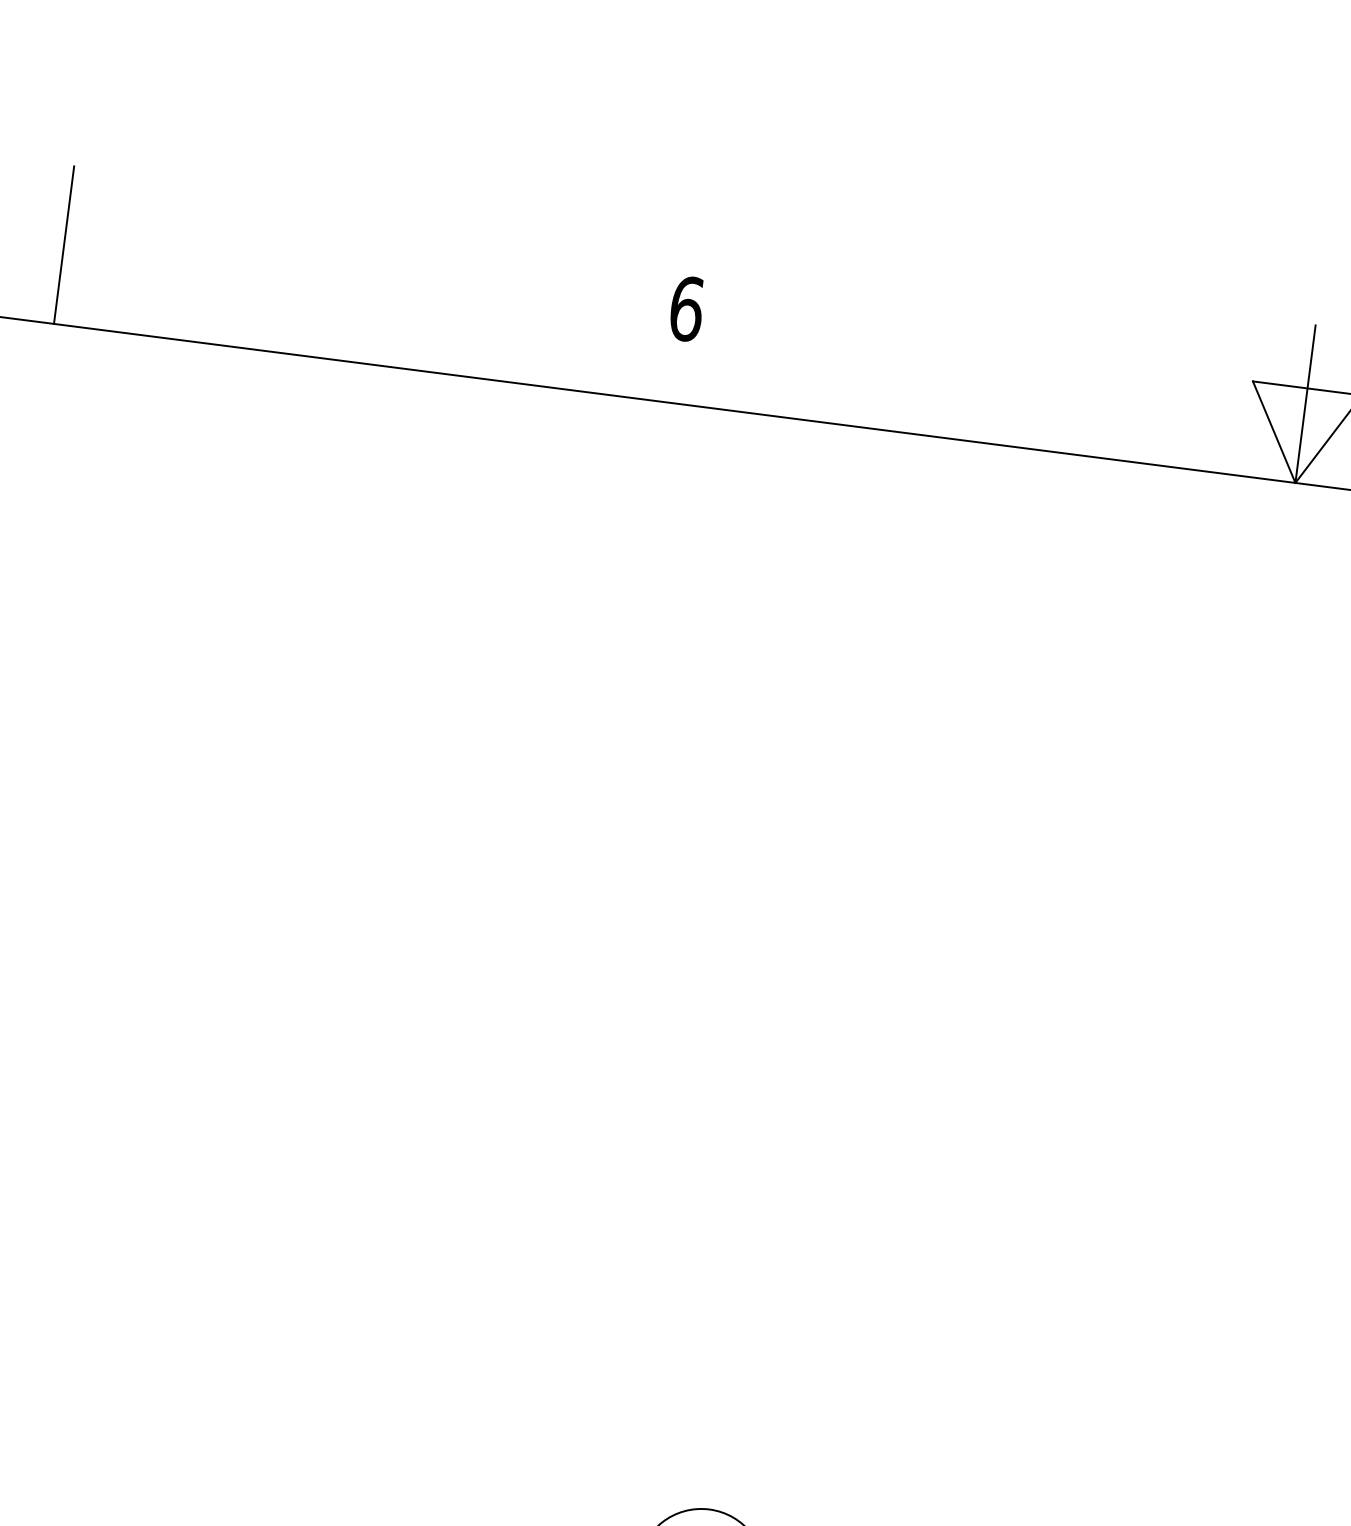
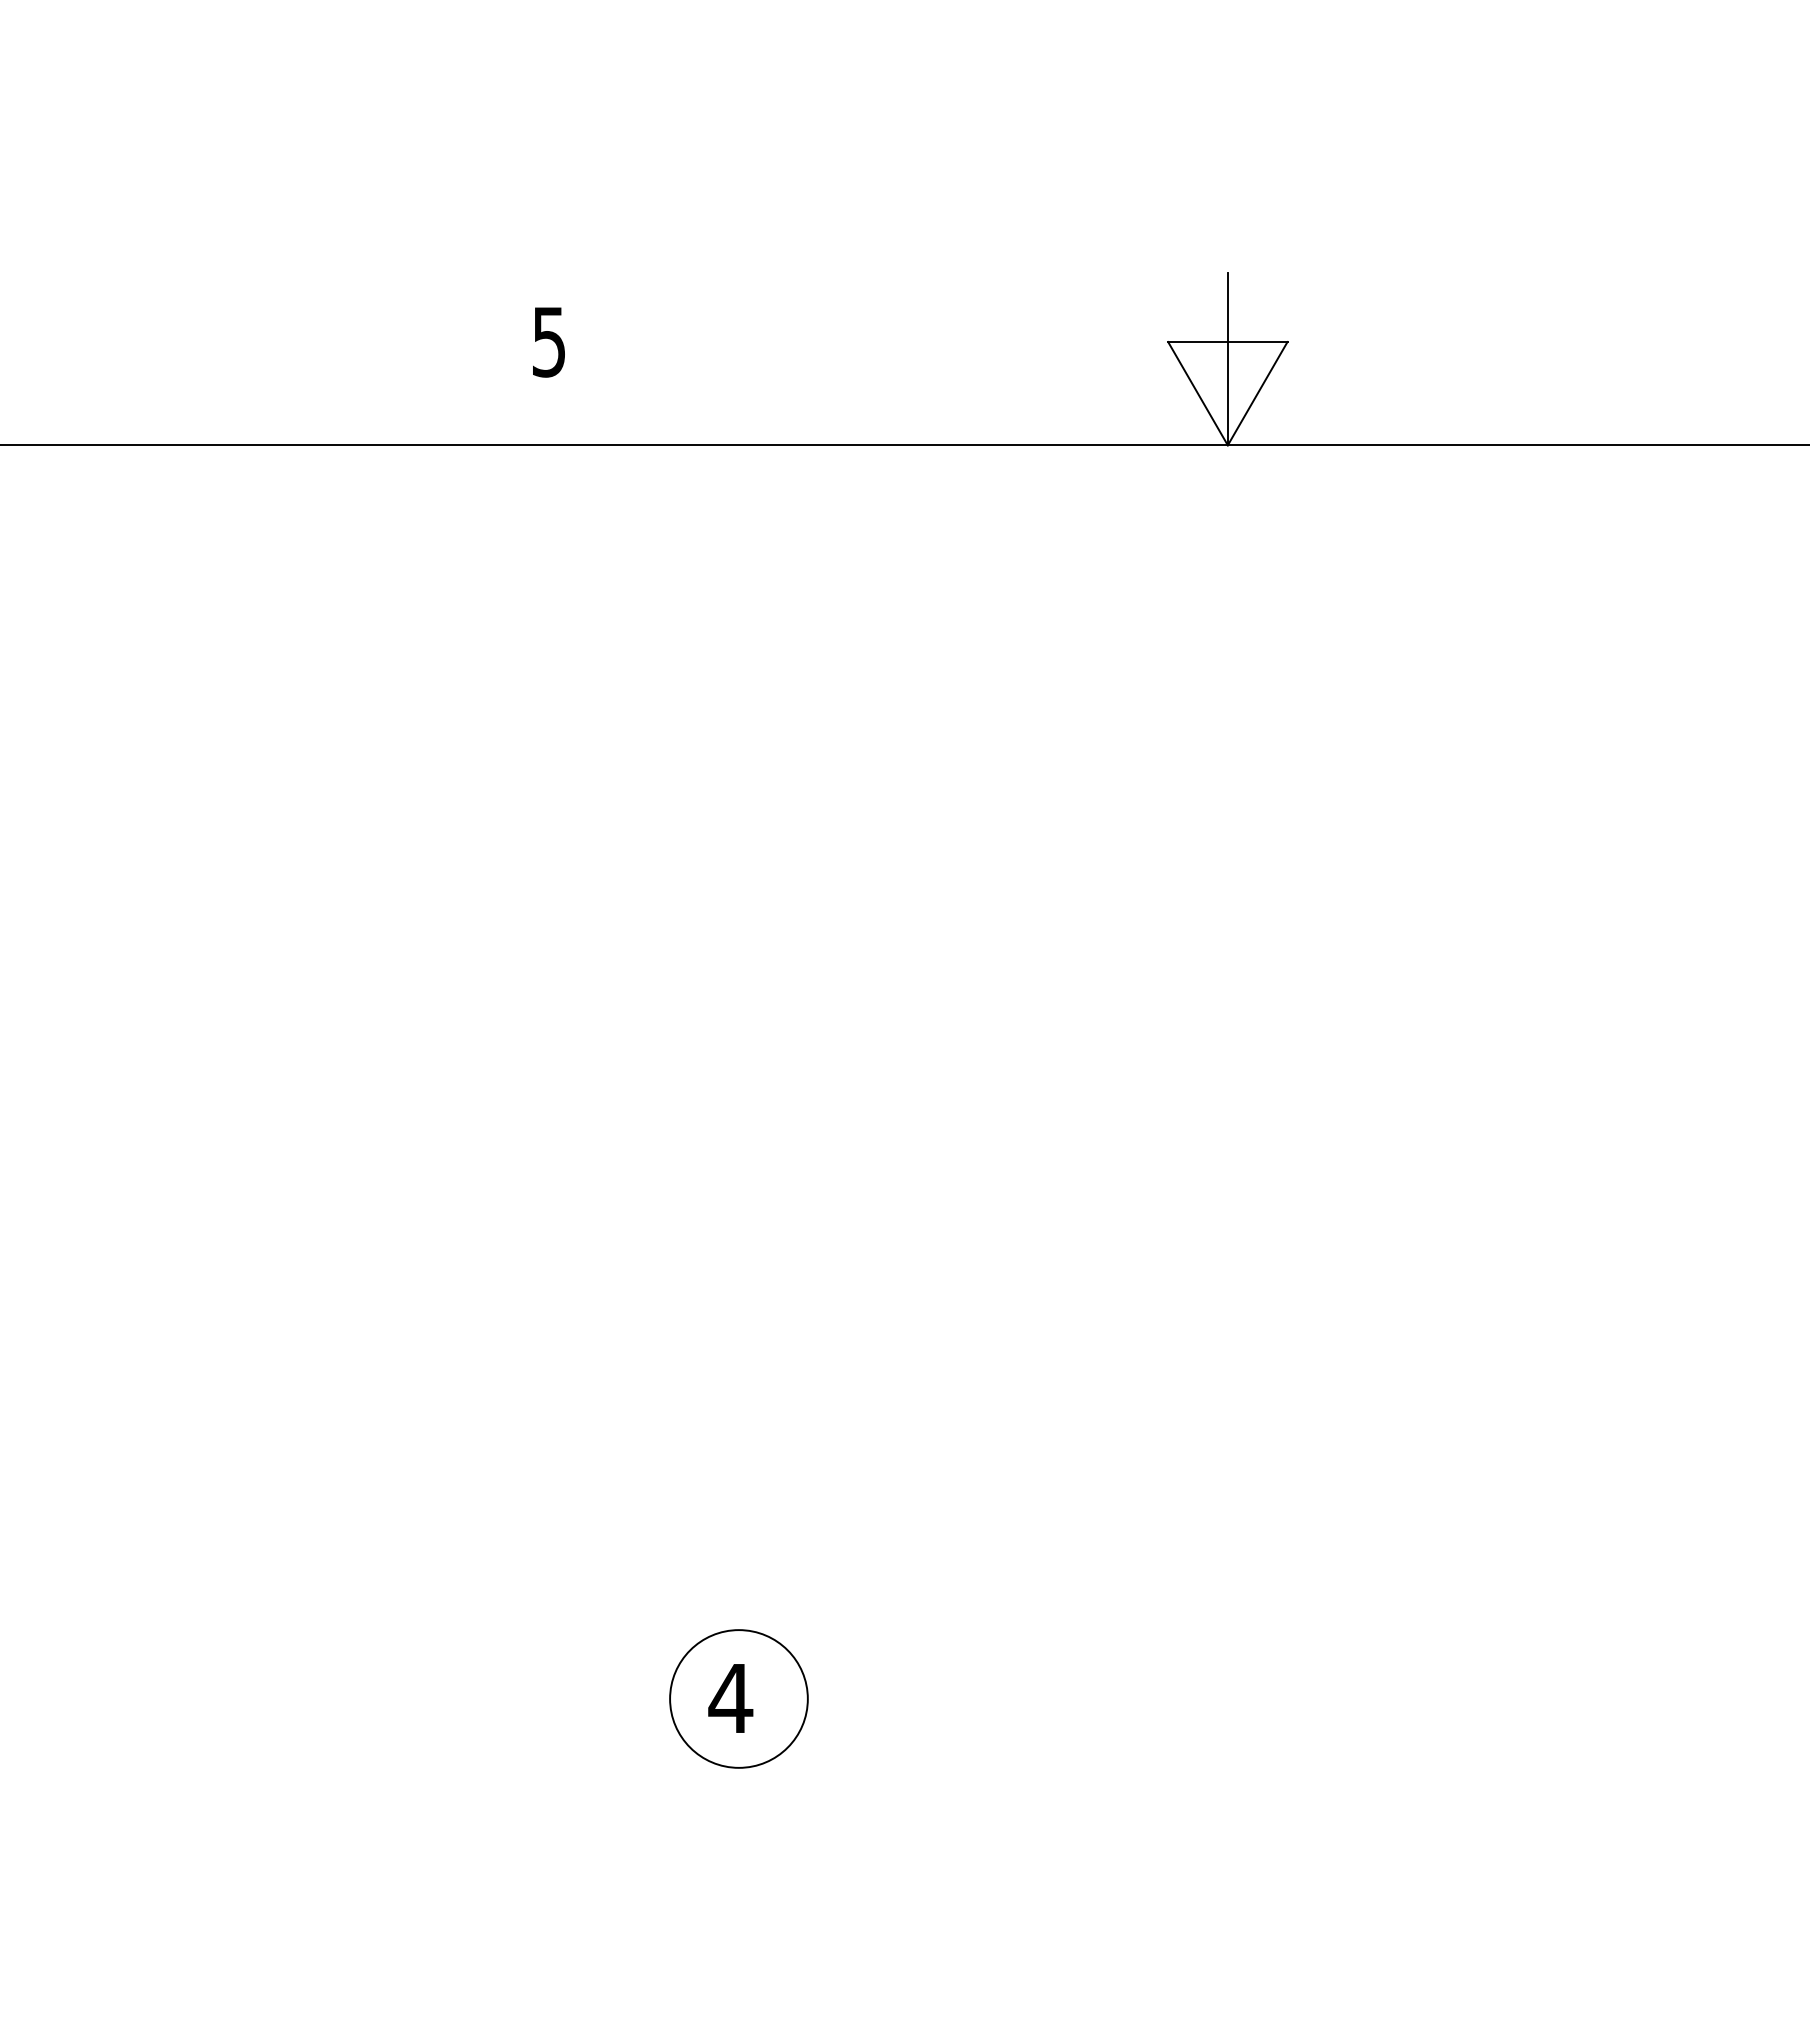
text: (687, 308) -> (549, 341), 6 -> 5

